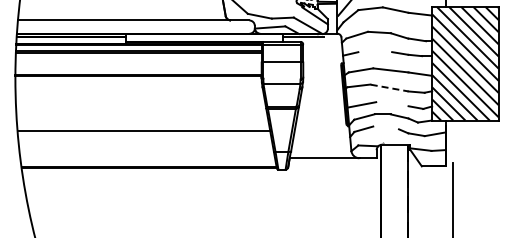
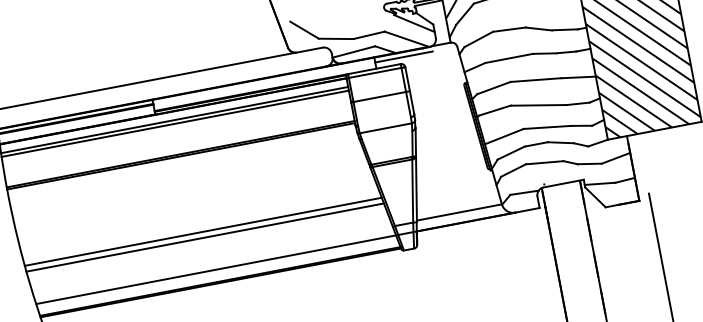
line: (375, 52) -> (509, 58), added
line: (390, 88) -> (540, 105), dashed -> solid
line: (391, 104) -> (546, 128), added
line: (385, 127) -> (543, 162), added
line: (143, 134) -> (203, 237), added
line: (321, 150) -> (459, 211), added
line: (189, 158) -> (275, 258), added

